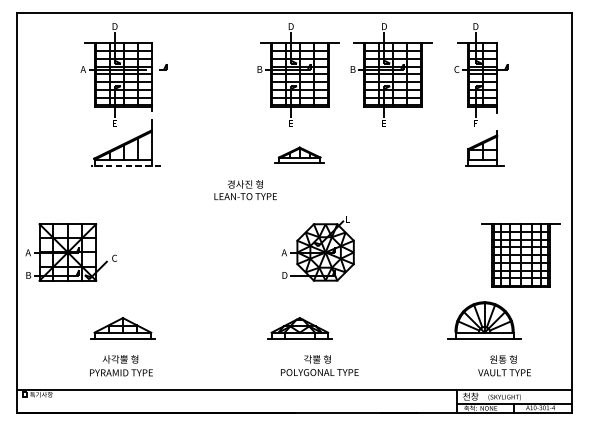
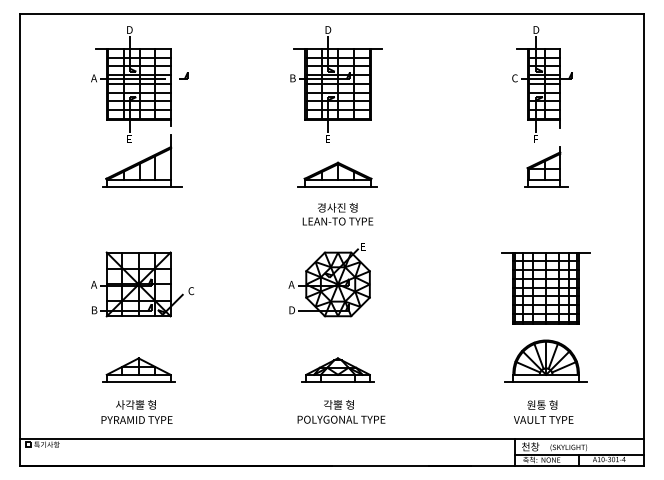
part: (391, 74) -> (441, 84), removed
part: (299, 154) -> (337, 174), size x1.43
line: (126, 166) -> (142, 187), dashed -> solid
text: (245, 190) -> (337, 214), moved
part: (318, 248) -> (329, 280), moved
part: (71, 252) -> (142, 284), moved
part: (520, 256) -> (545, 288), moved
text: (319, 365) -> (341, 411), moved
text: (504, 365) -> (543, 411), moved

